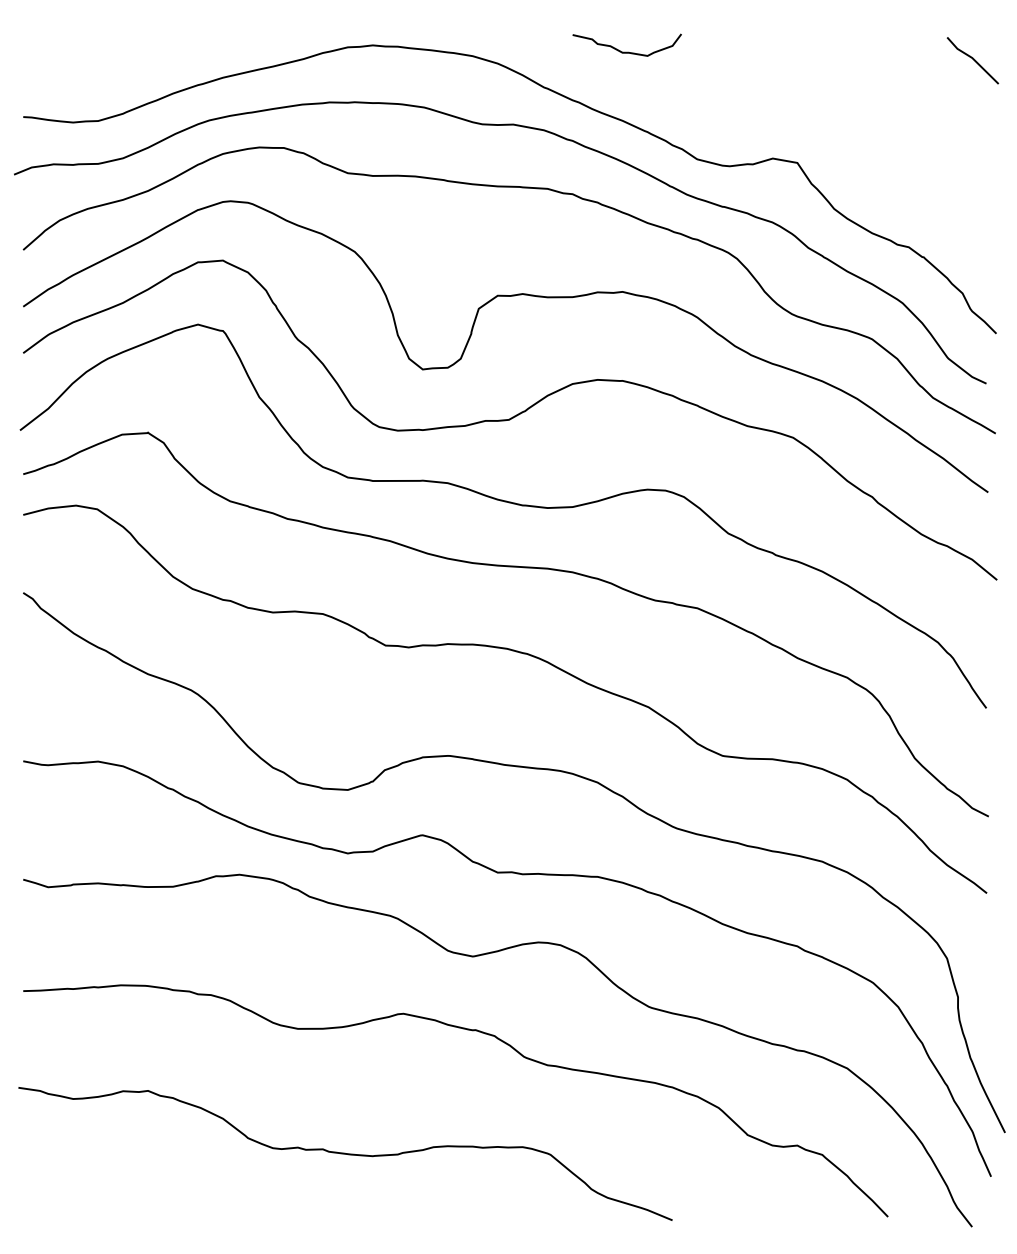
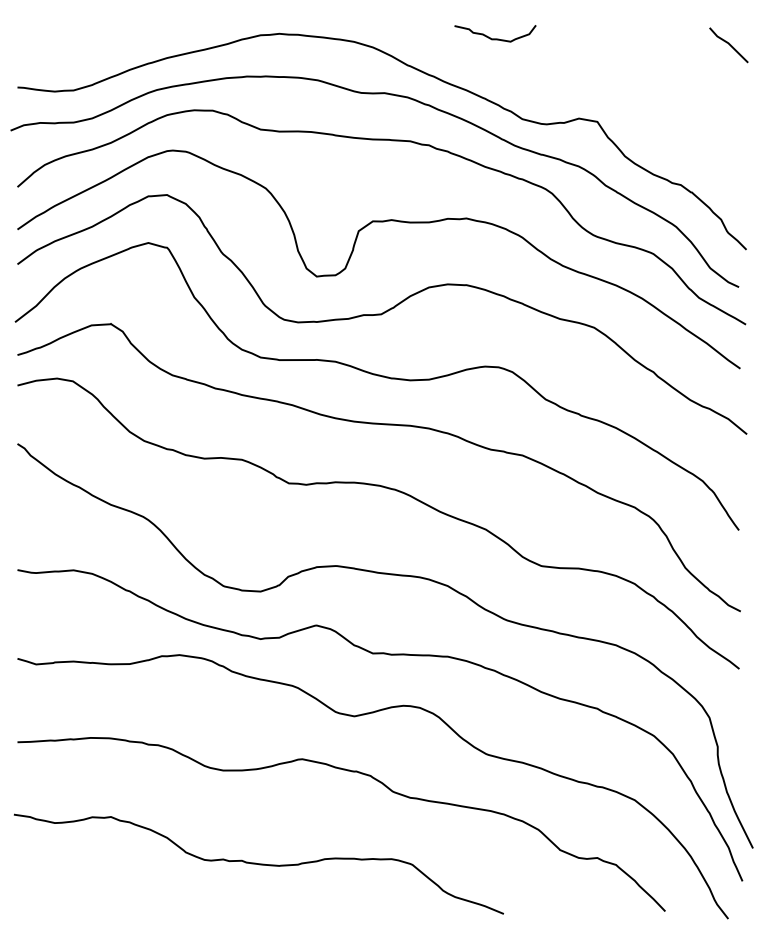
curve: (626, 51) -> (494, 38), moved

